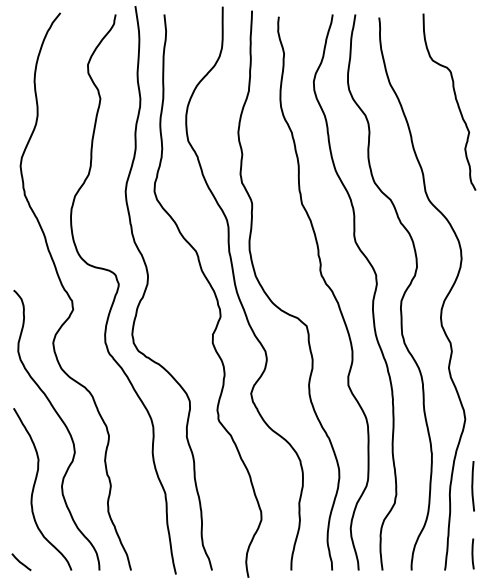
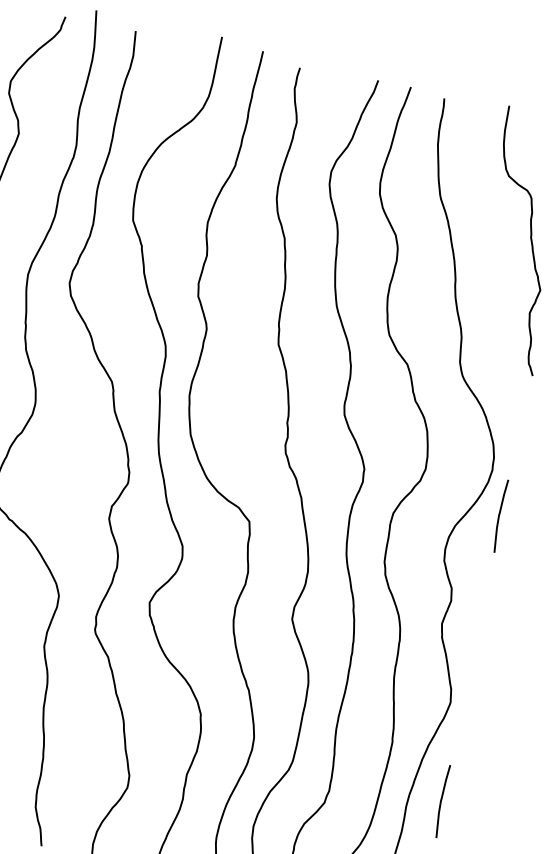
line: (472, 288) -> (499, 516), added

